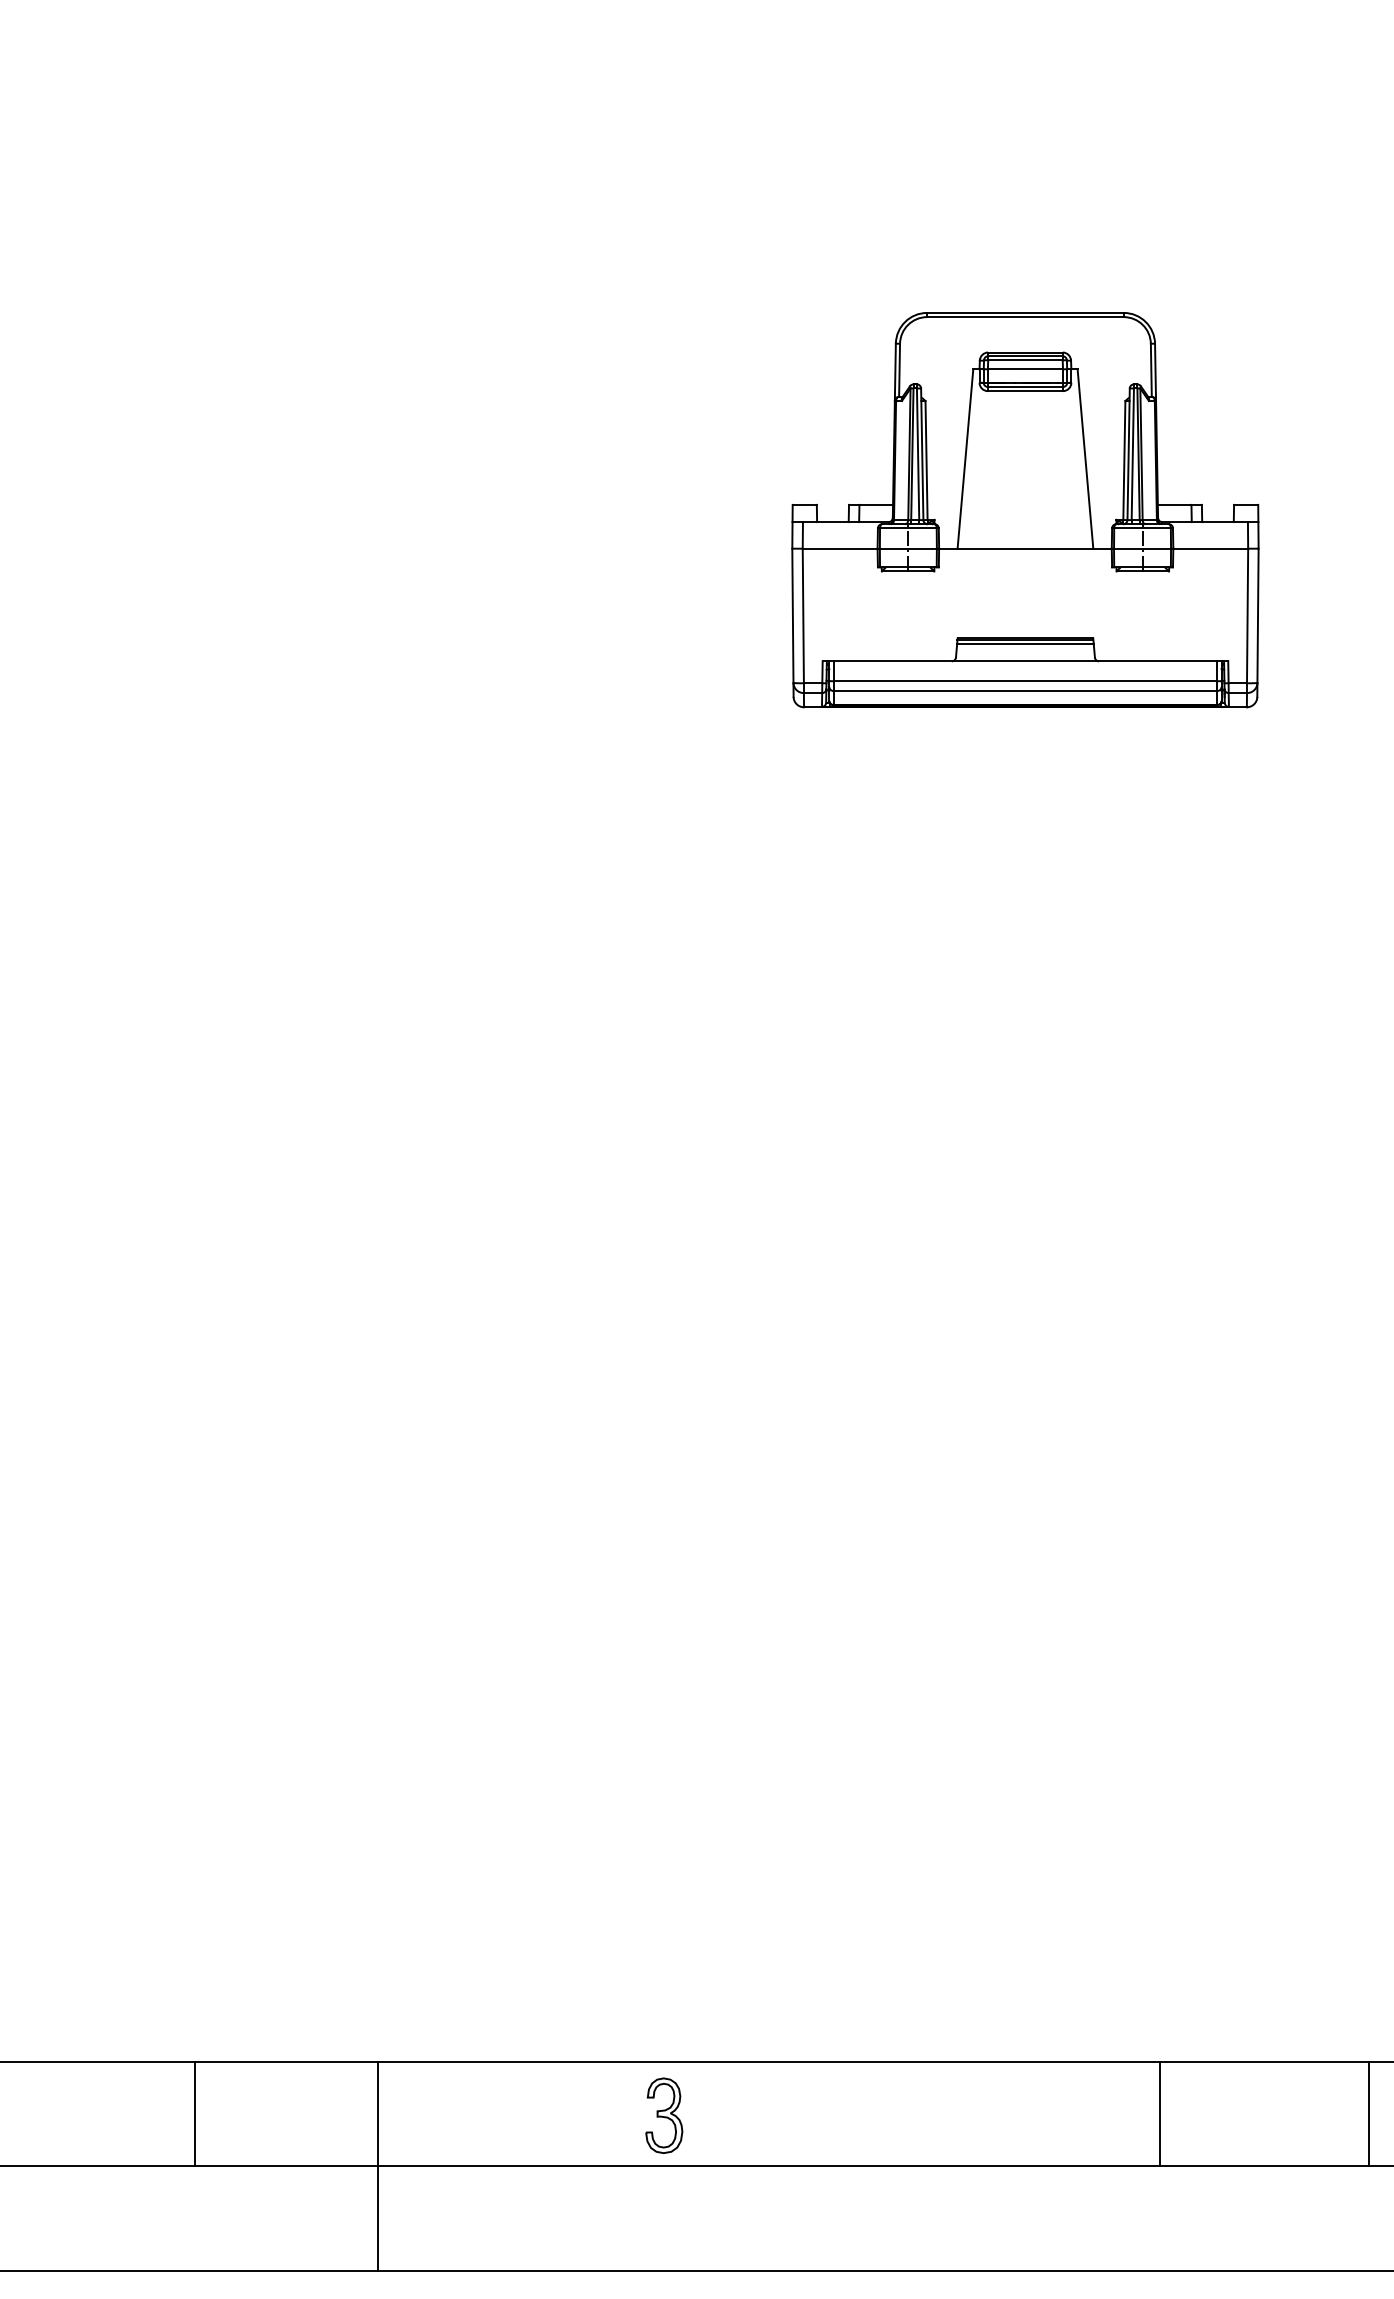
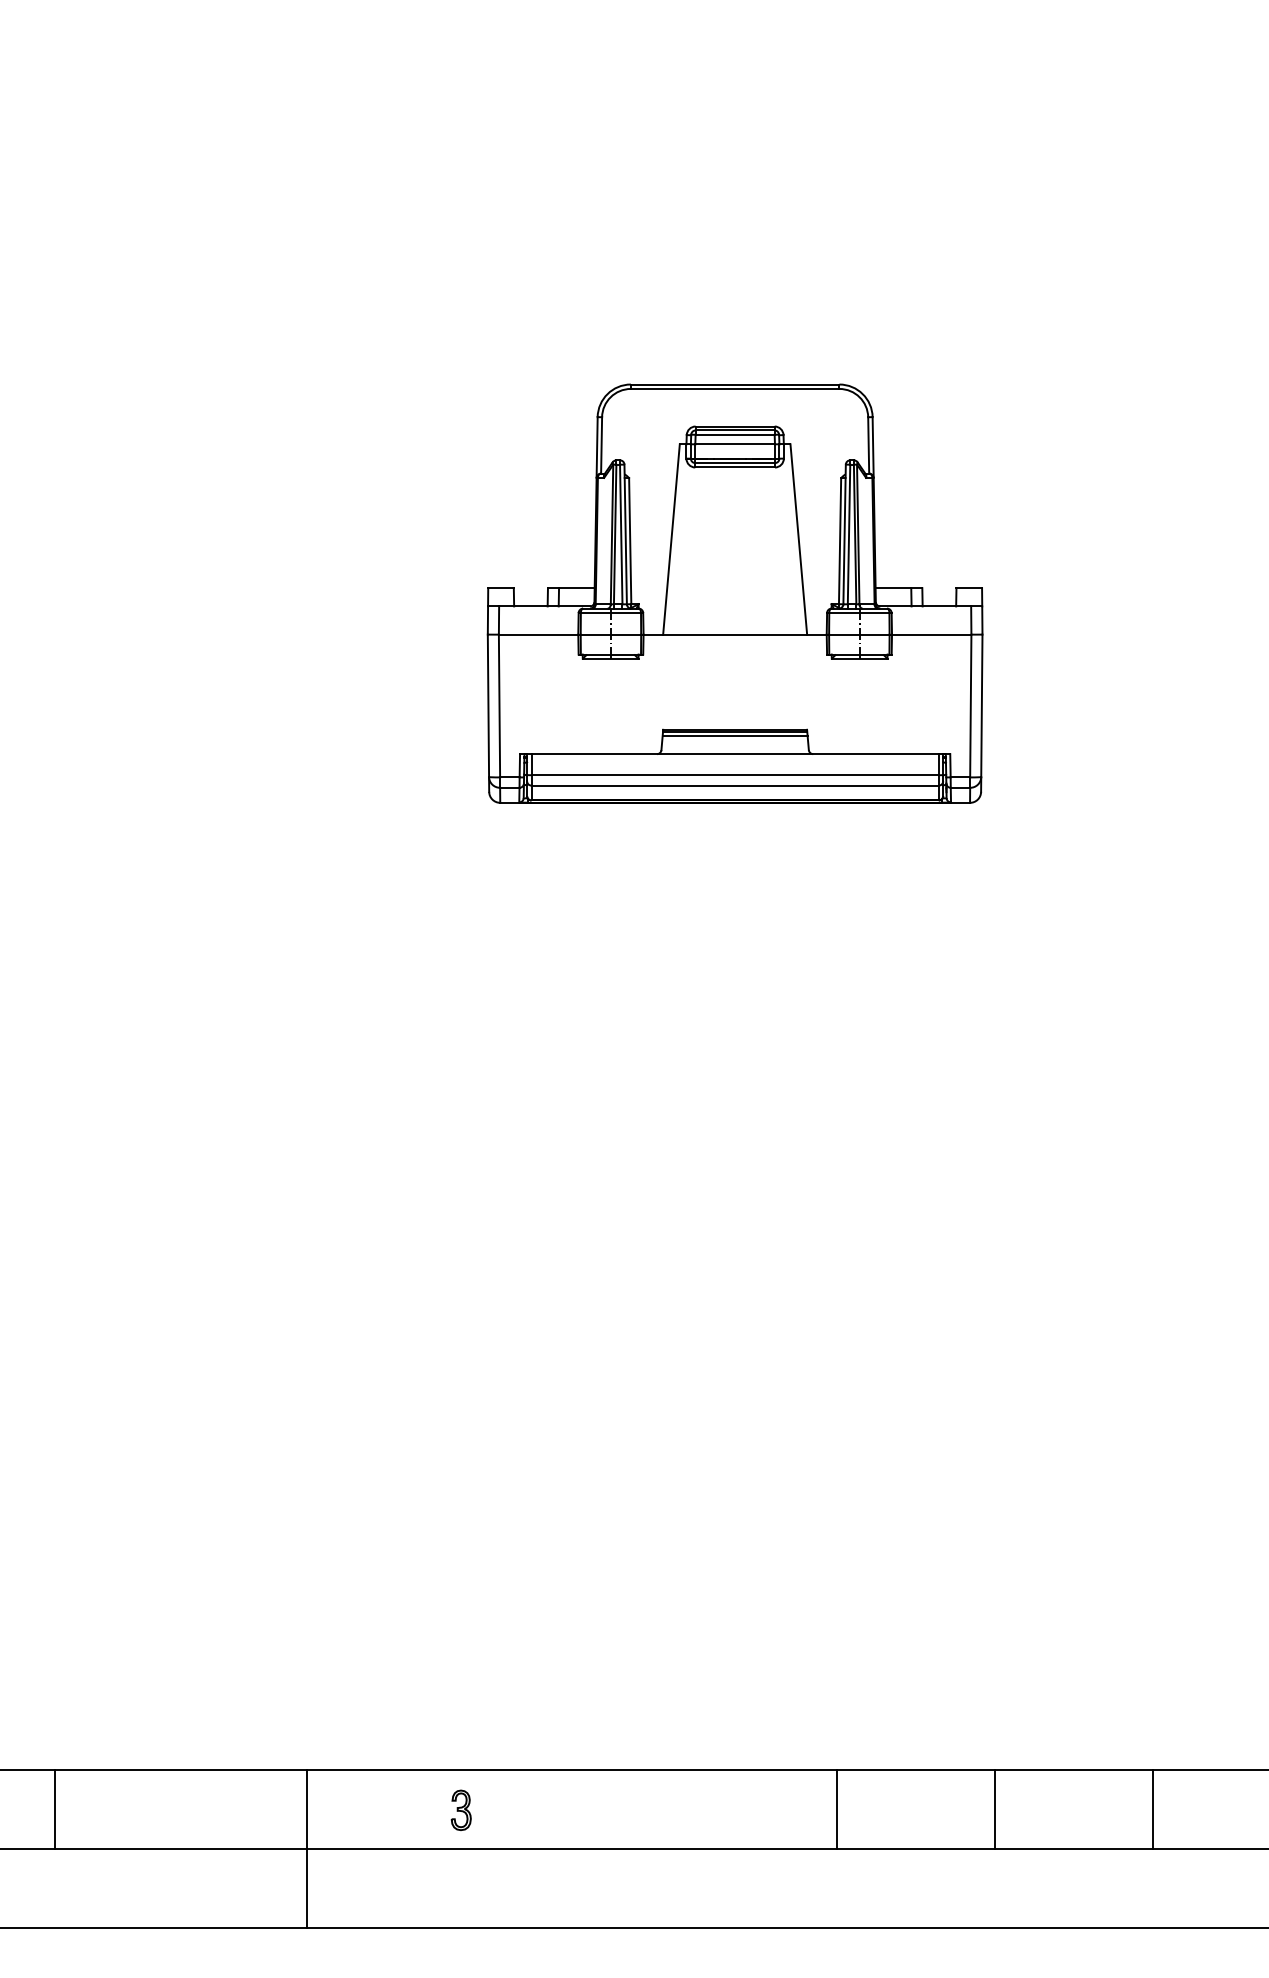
part: (1024, 509) -> (734, 593), size x1.4
line: (194, 2113) -> (54, 1808), moved
part: (663, 2115) -> (460, 1810), size x0.7
line: (378, 2166) -> (307, 1848), moved

